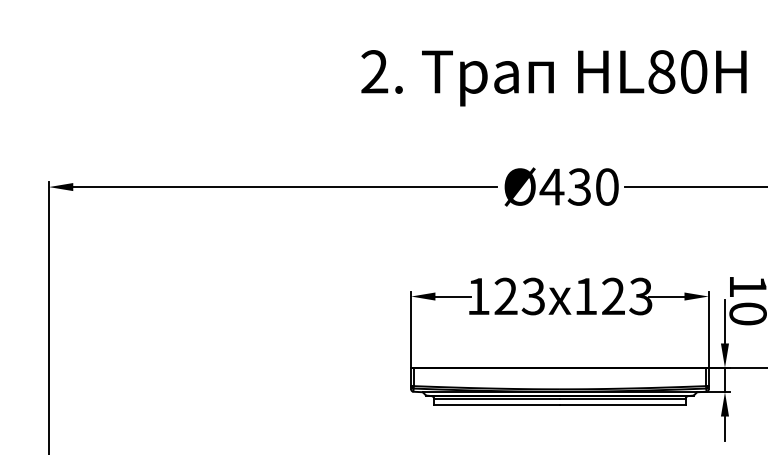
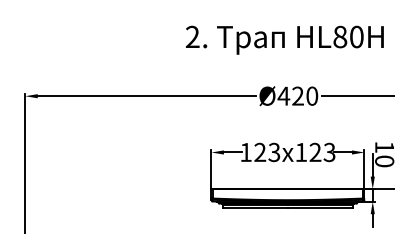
text: (578, 187) -> (297, 96), Ø430 -> Ø420

